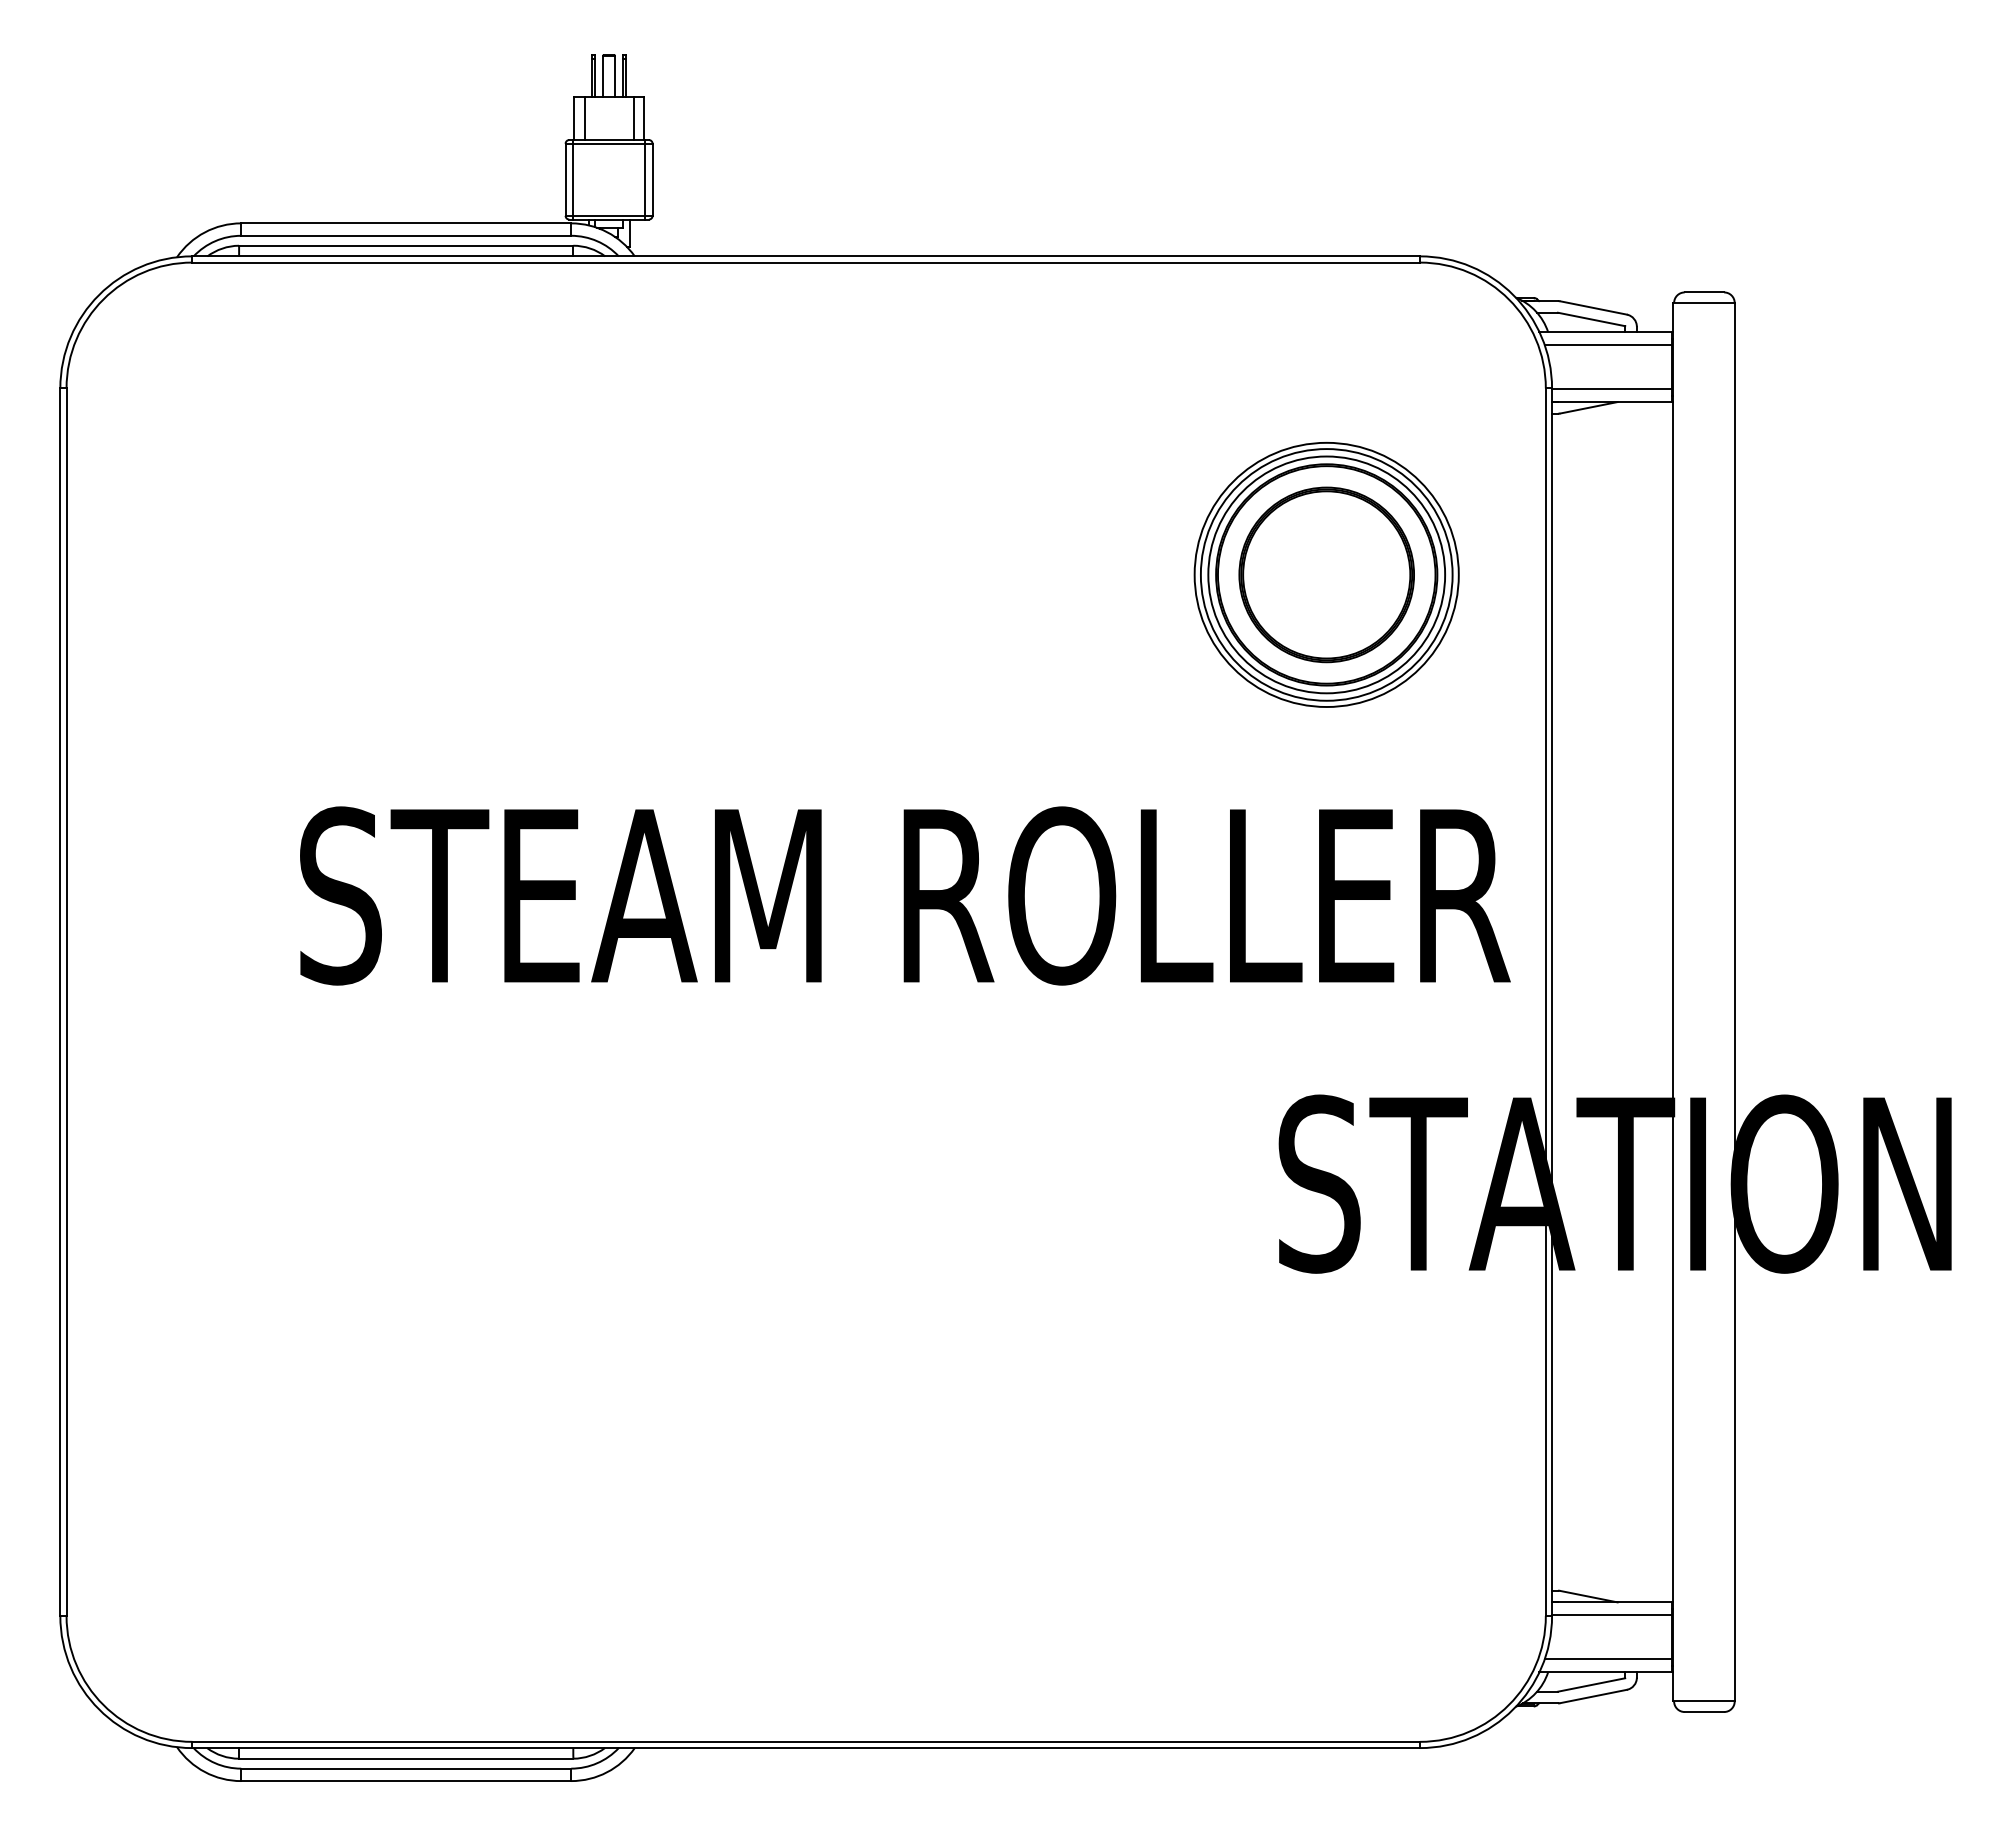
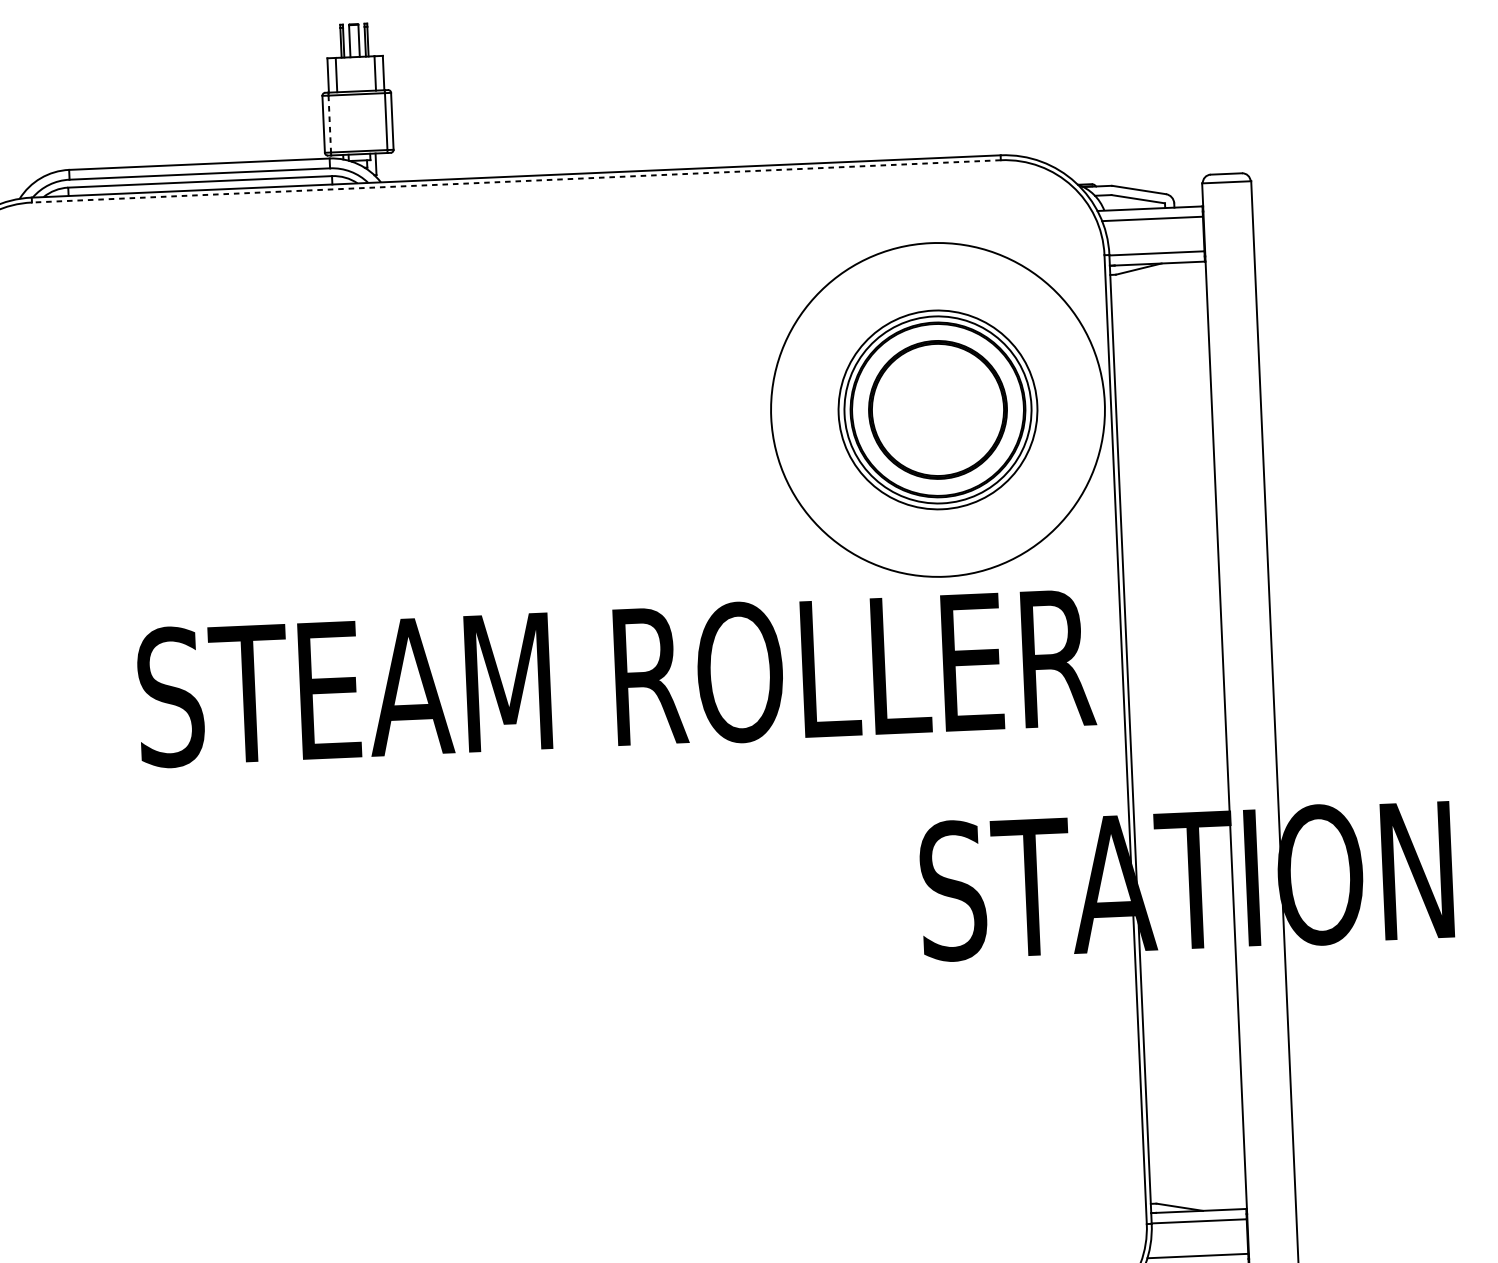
line: (573, 180) -> (329, 124), solid -> dashed
line: (806, 262) -> (516, 181), solid -> dashed
circle: (1326, 574) -> (937, 409), size x1.6

